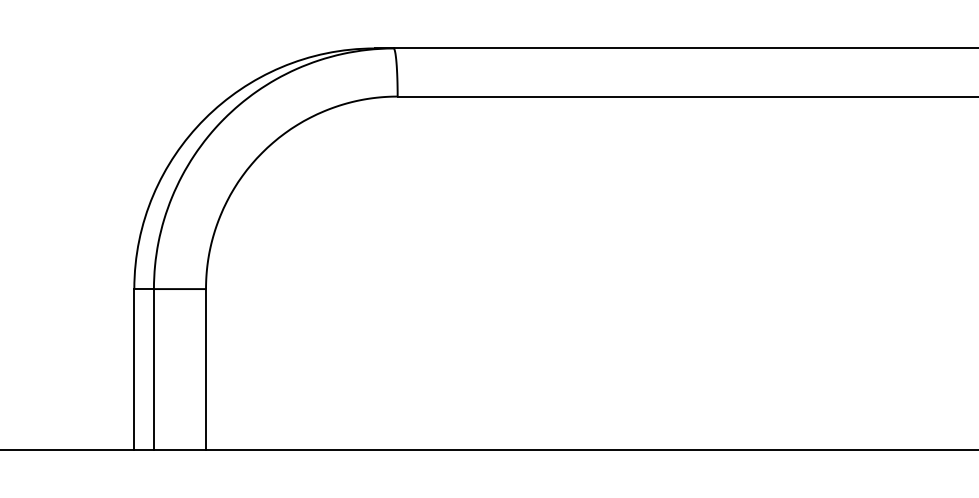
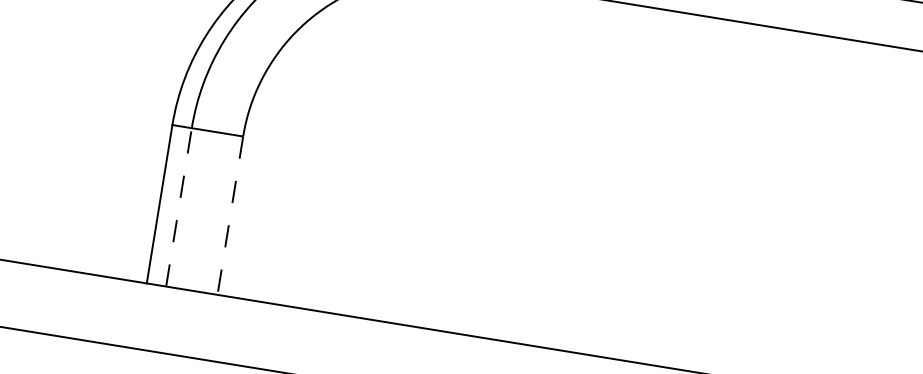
line: (153, 368) -> (178, 206), solid -> dashed
line: (206, 369) -> (230, 215), solid -> dashed

